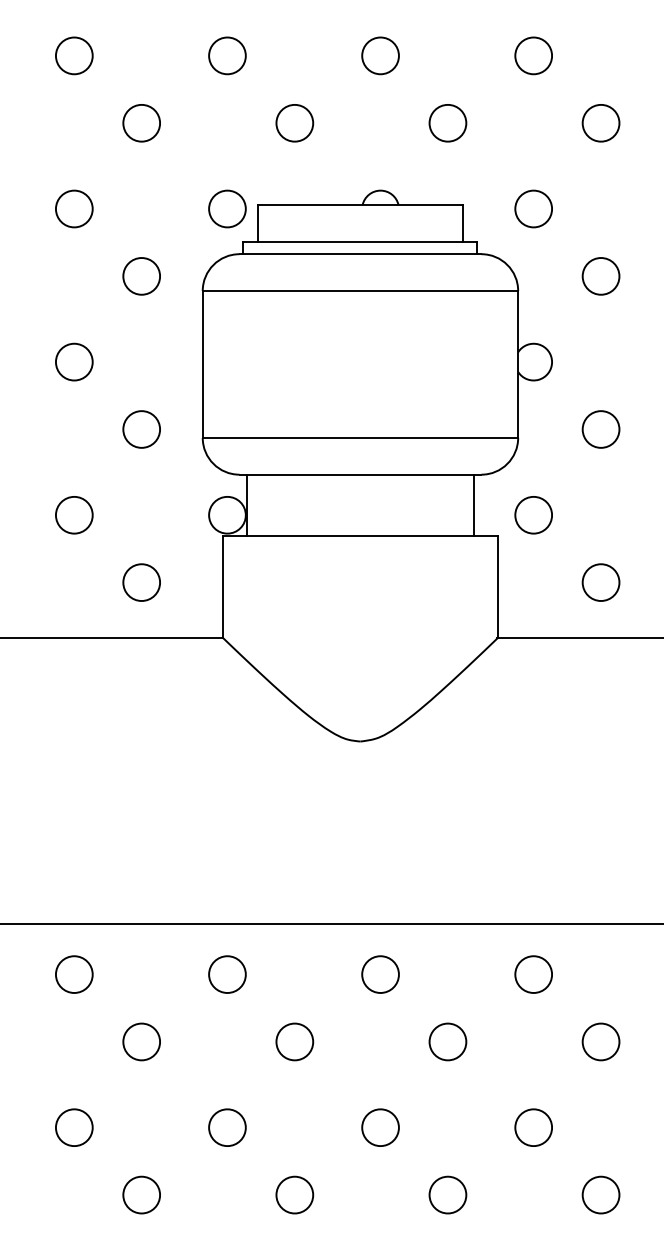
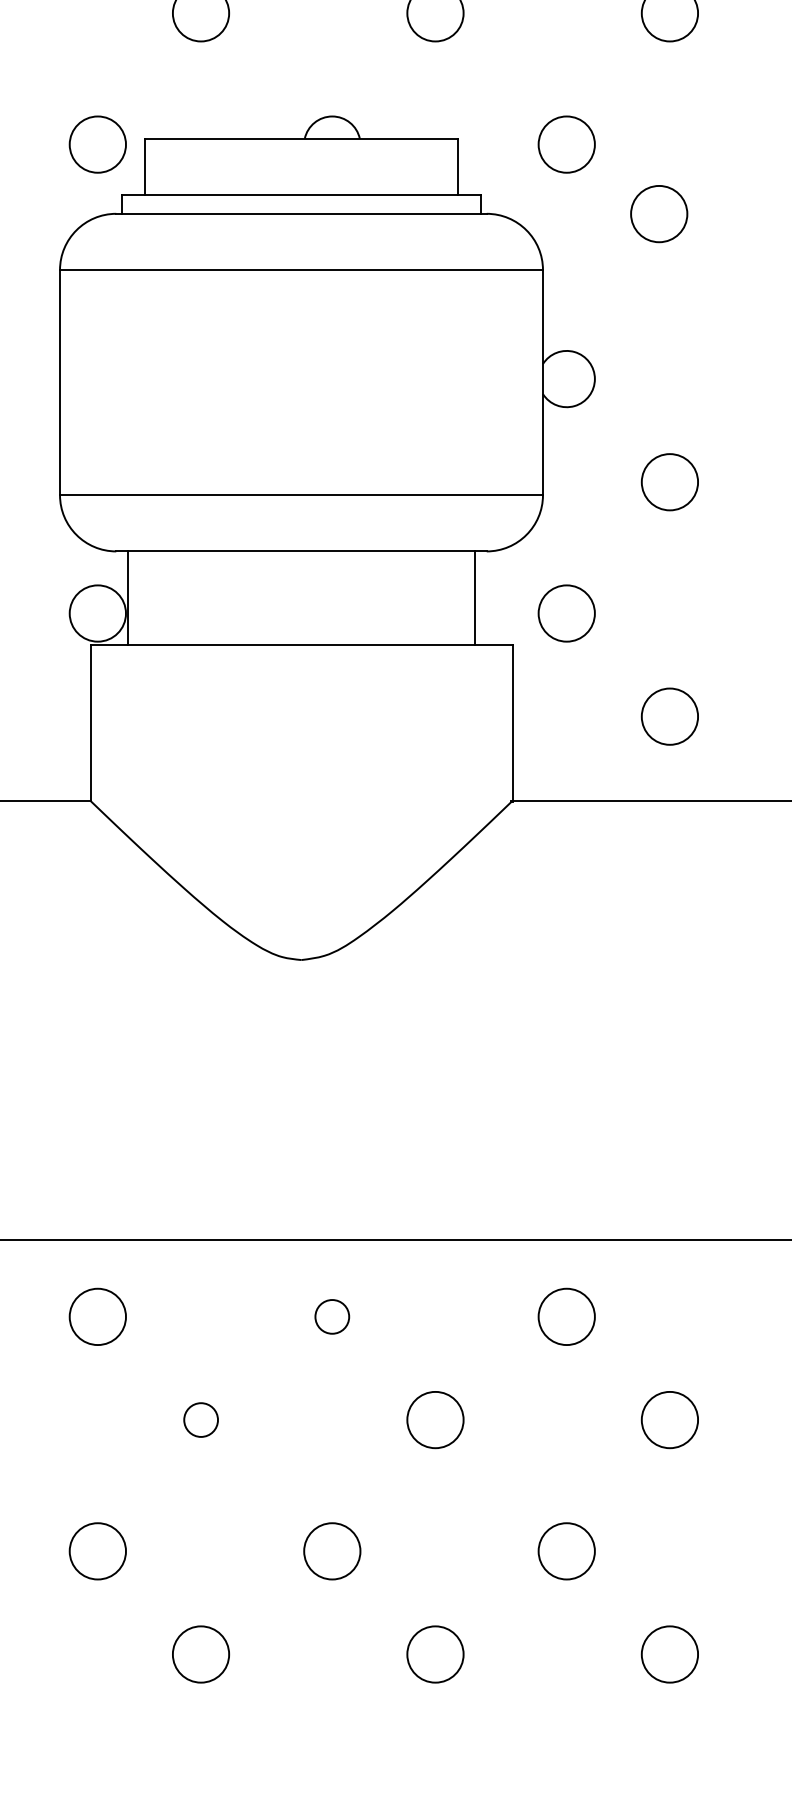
circle: (600, 276) -> (658, 214), moved
circle: (380, 974) -> (332, 1316), size x0.6
circle: (294, 1041) -> (200, 1419), size x0.6

